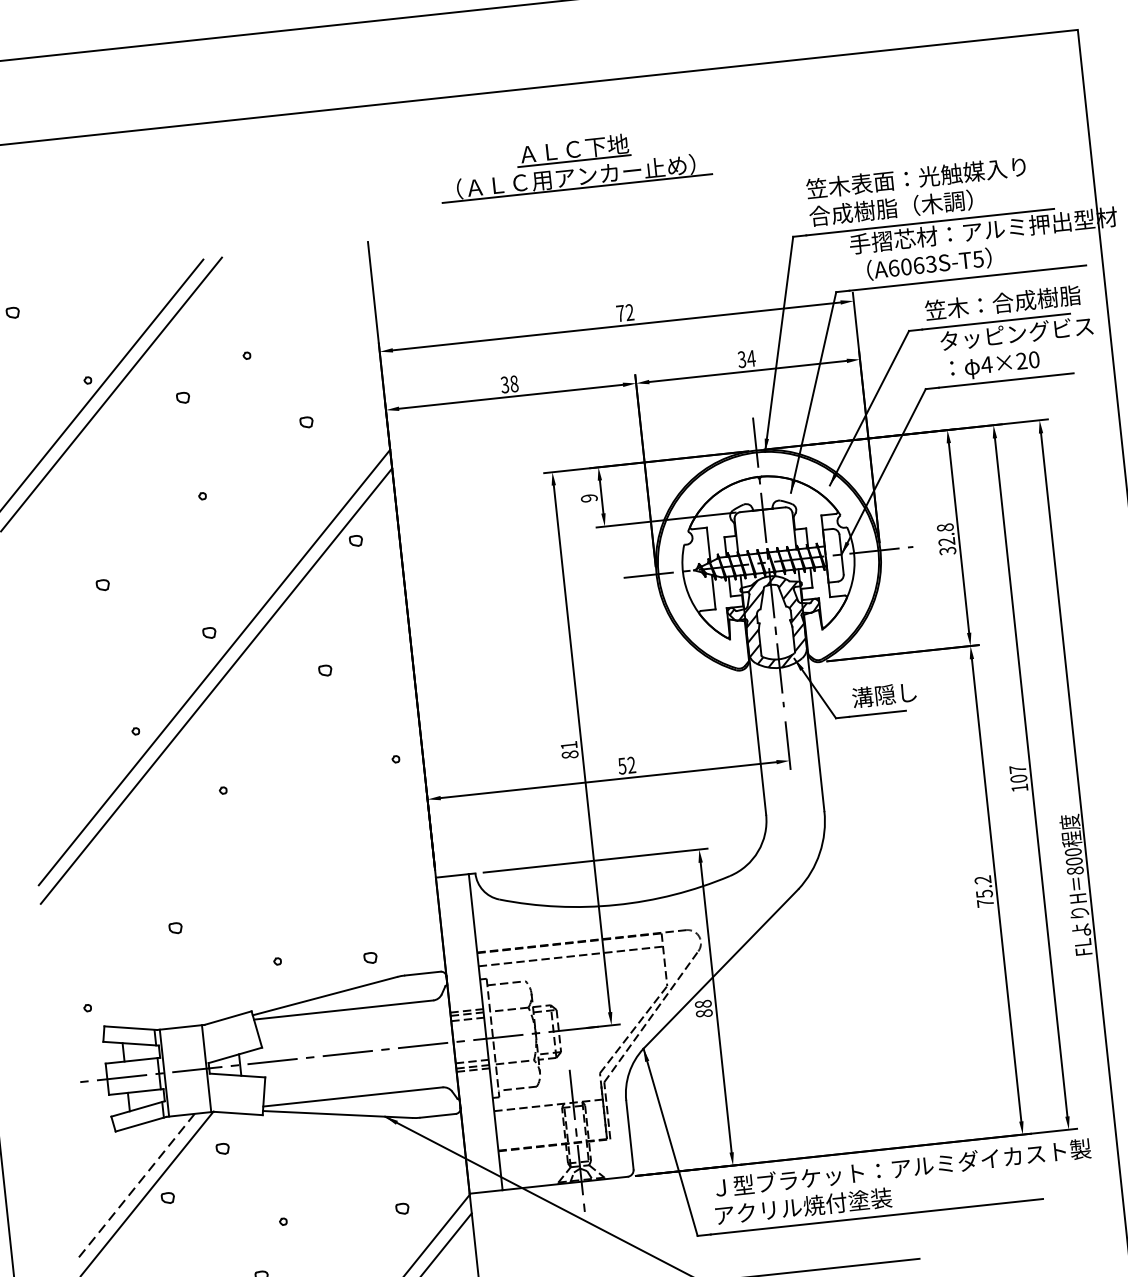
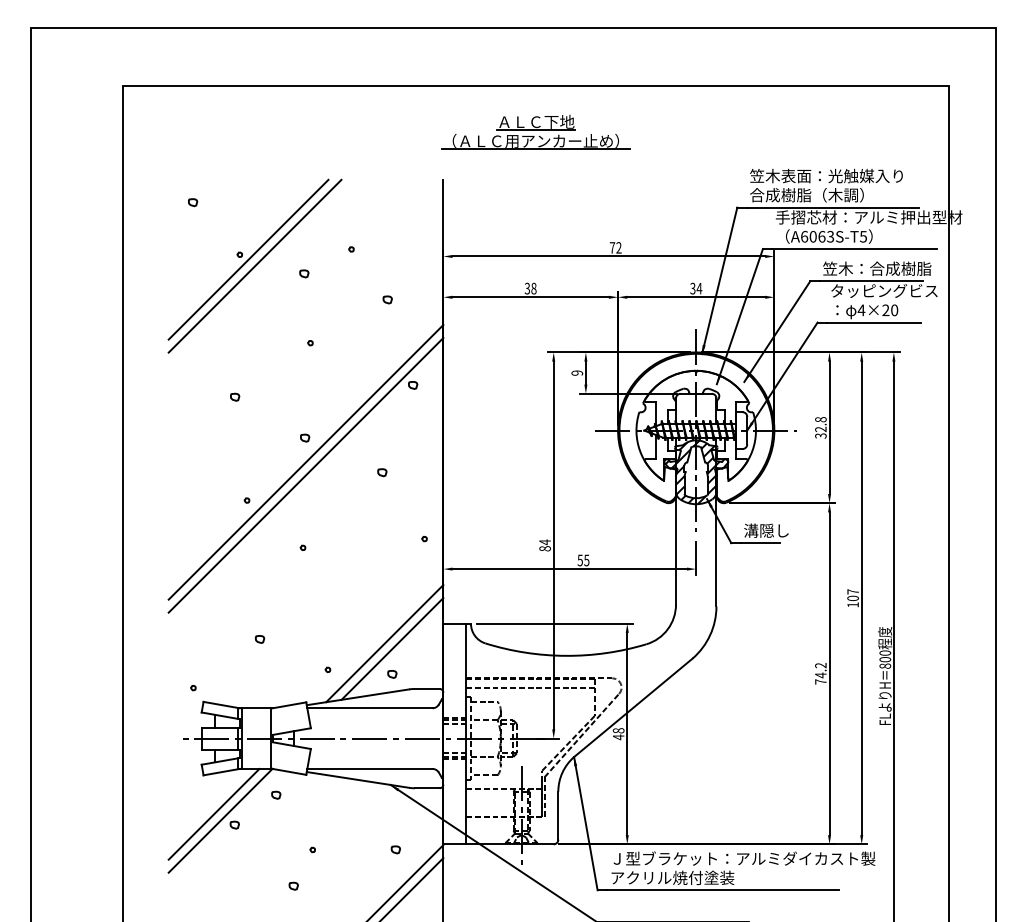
part: (574, 162) -> (535, 131), moved
text: (568, 745) -> (544, 542), 81 -> 84
text: (631, 765) -> (586, 560), 52 -> 55
text: (983, 894) -> (820, 675), 75.2 -> 74.2
line: (354, 915) -> (384, 643), added
line: (366, 920) -> (392, 648), added
text: (704, 1013) -> (618, 737), 88 -> 48
line: (135, 1186) -> (213, 814), dashed -> solid

